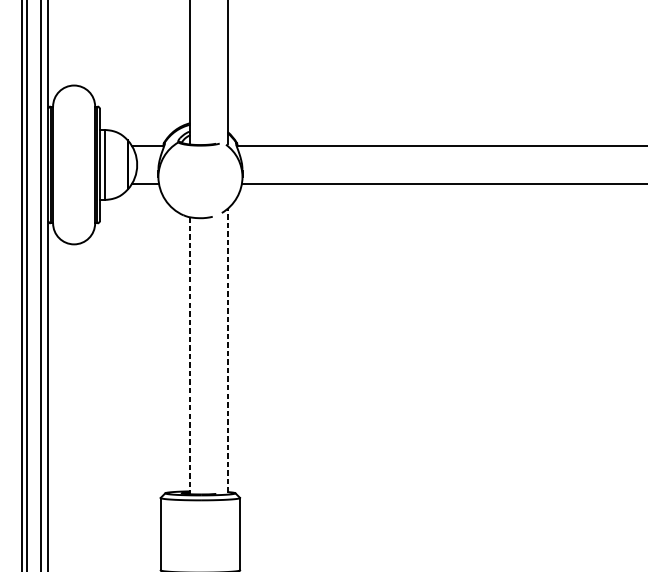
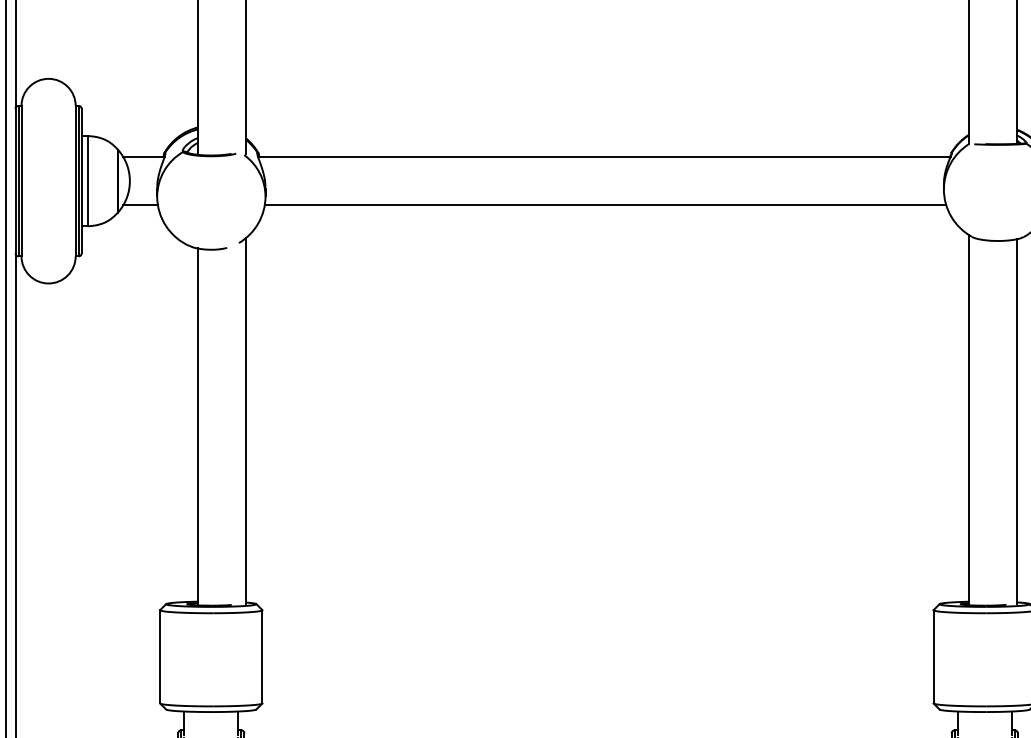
line: (227, 350) -> (246, 420), dashed -> solid
line: (190, 355) -> (198, 426), dashed -> solid

